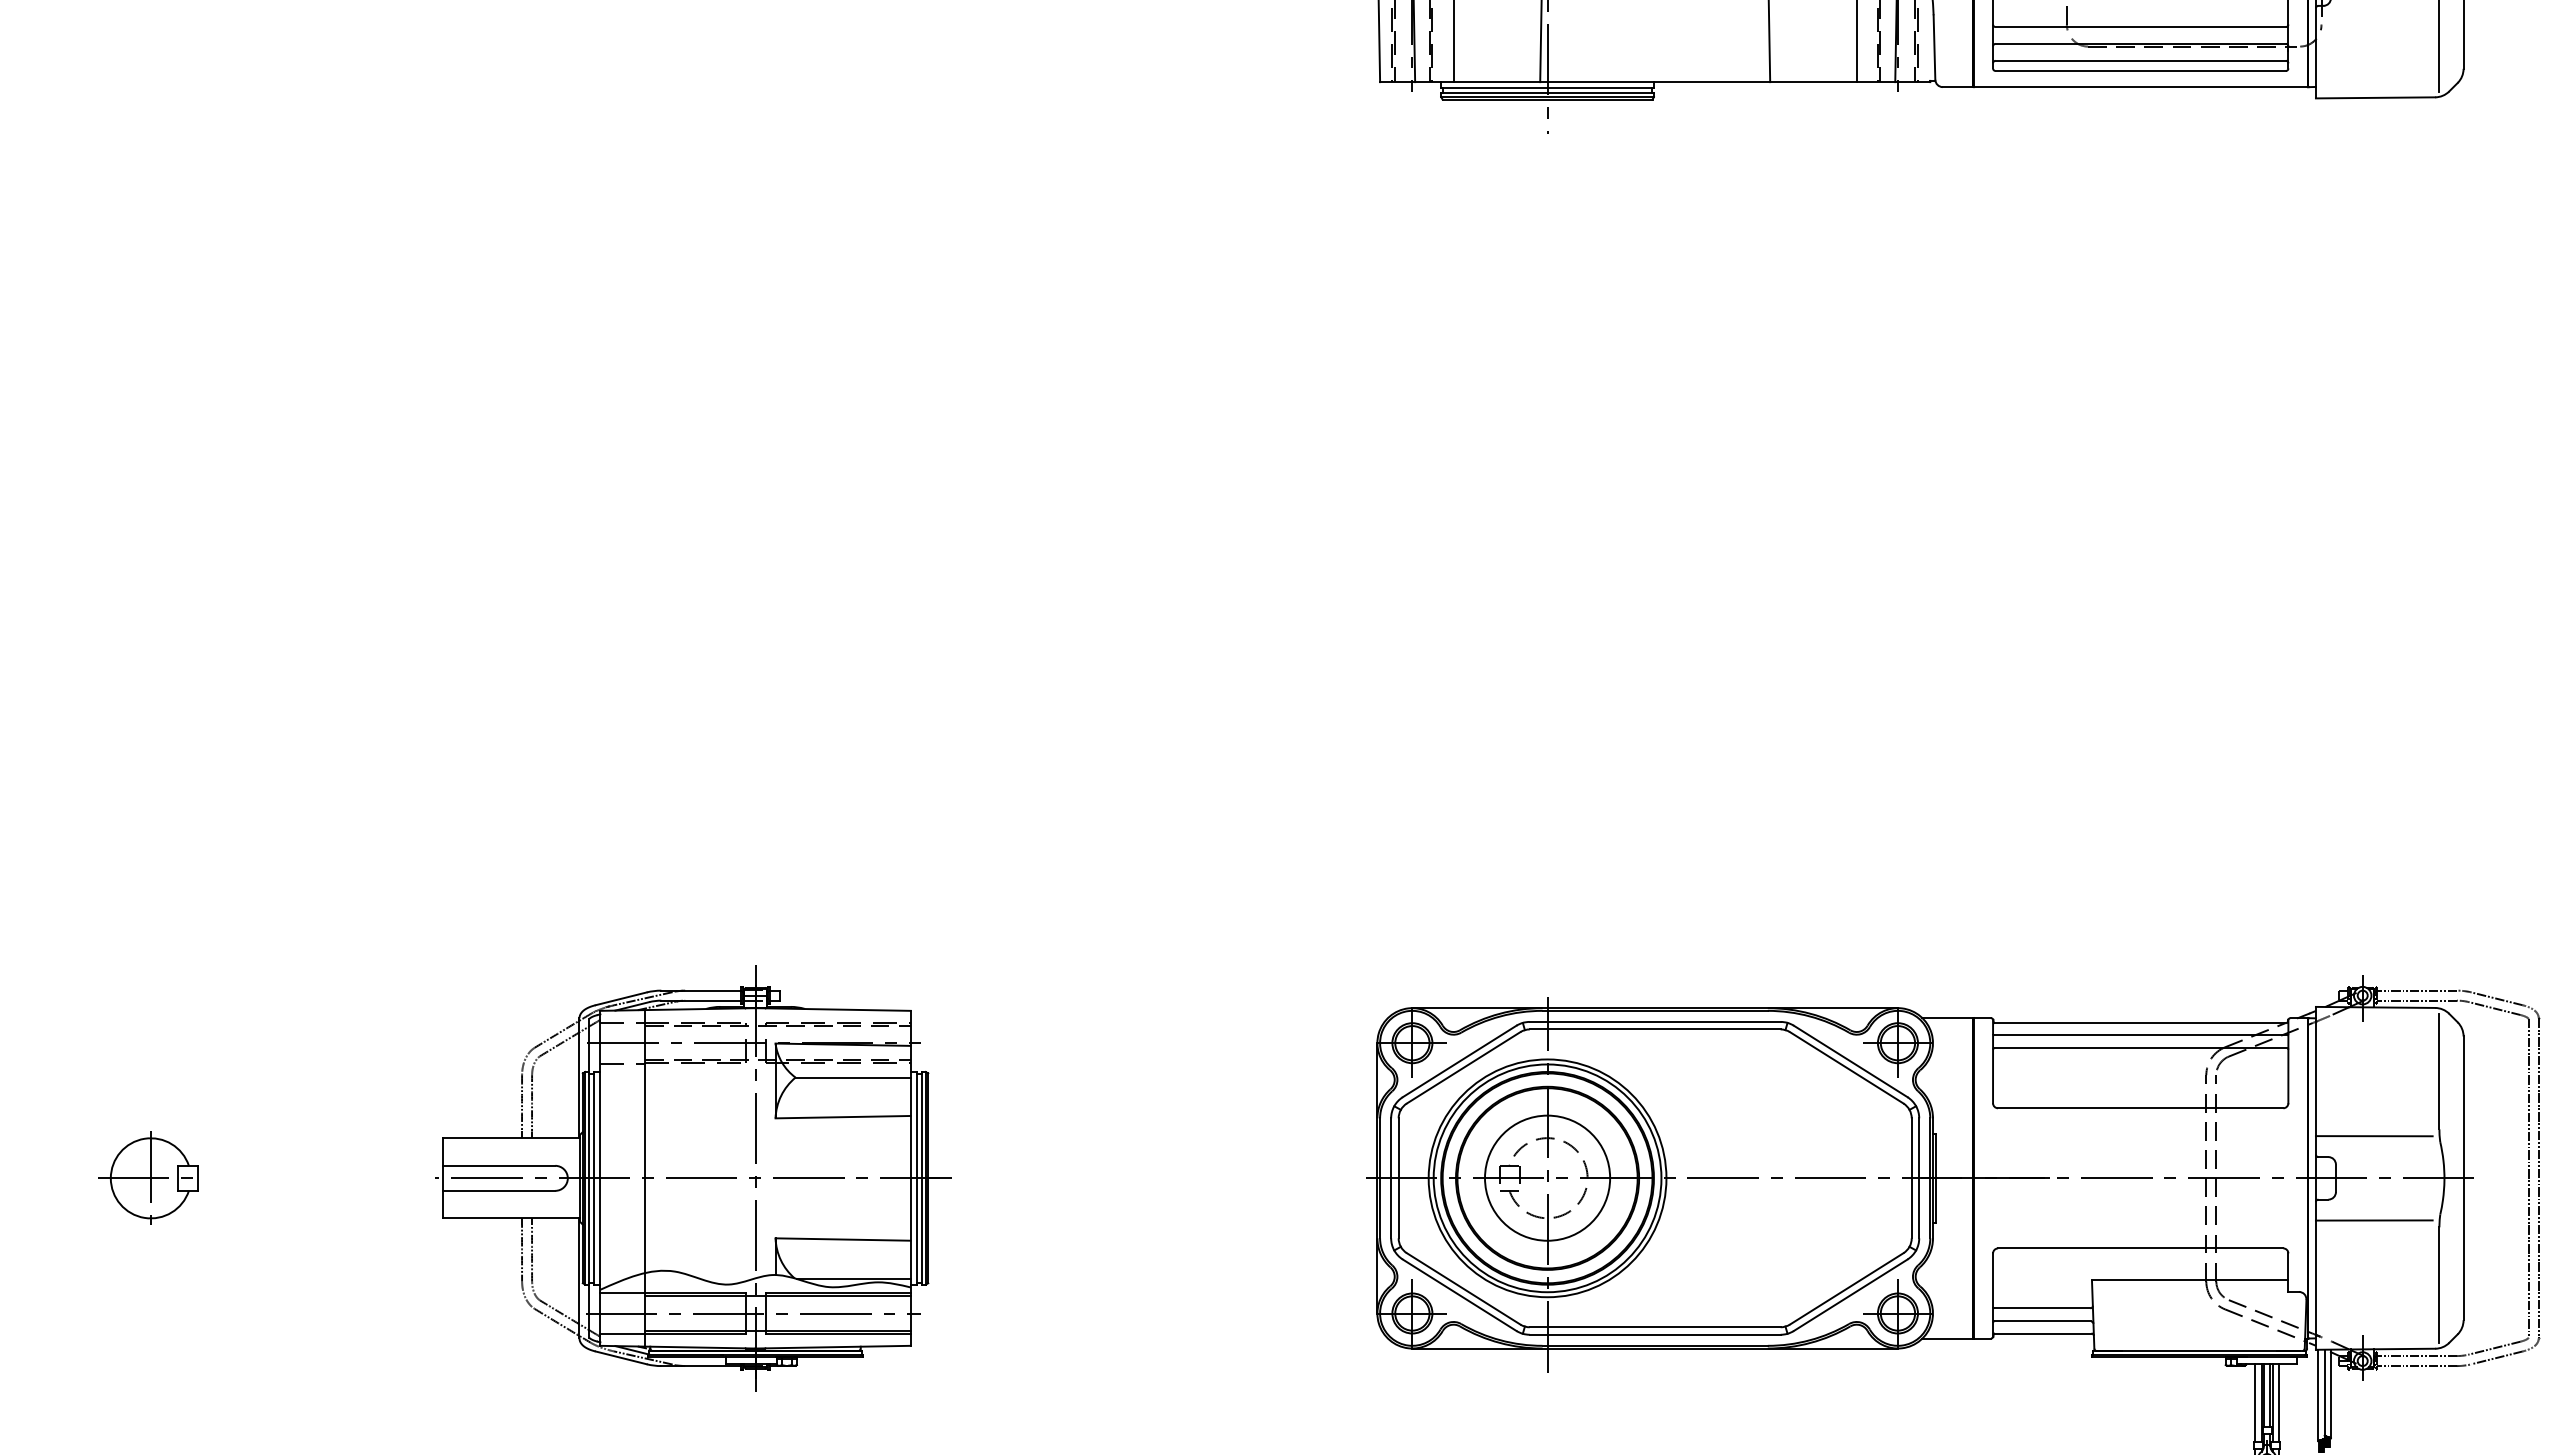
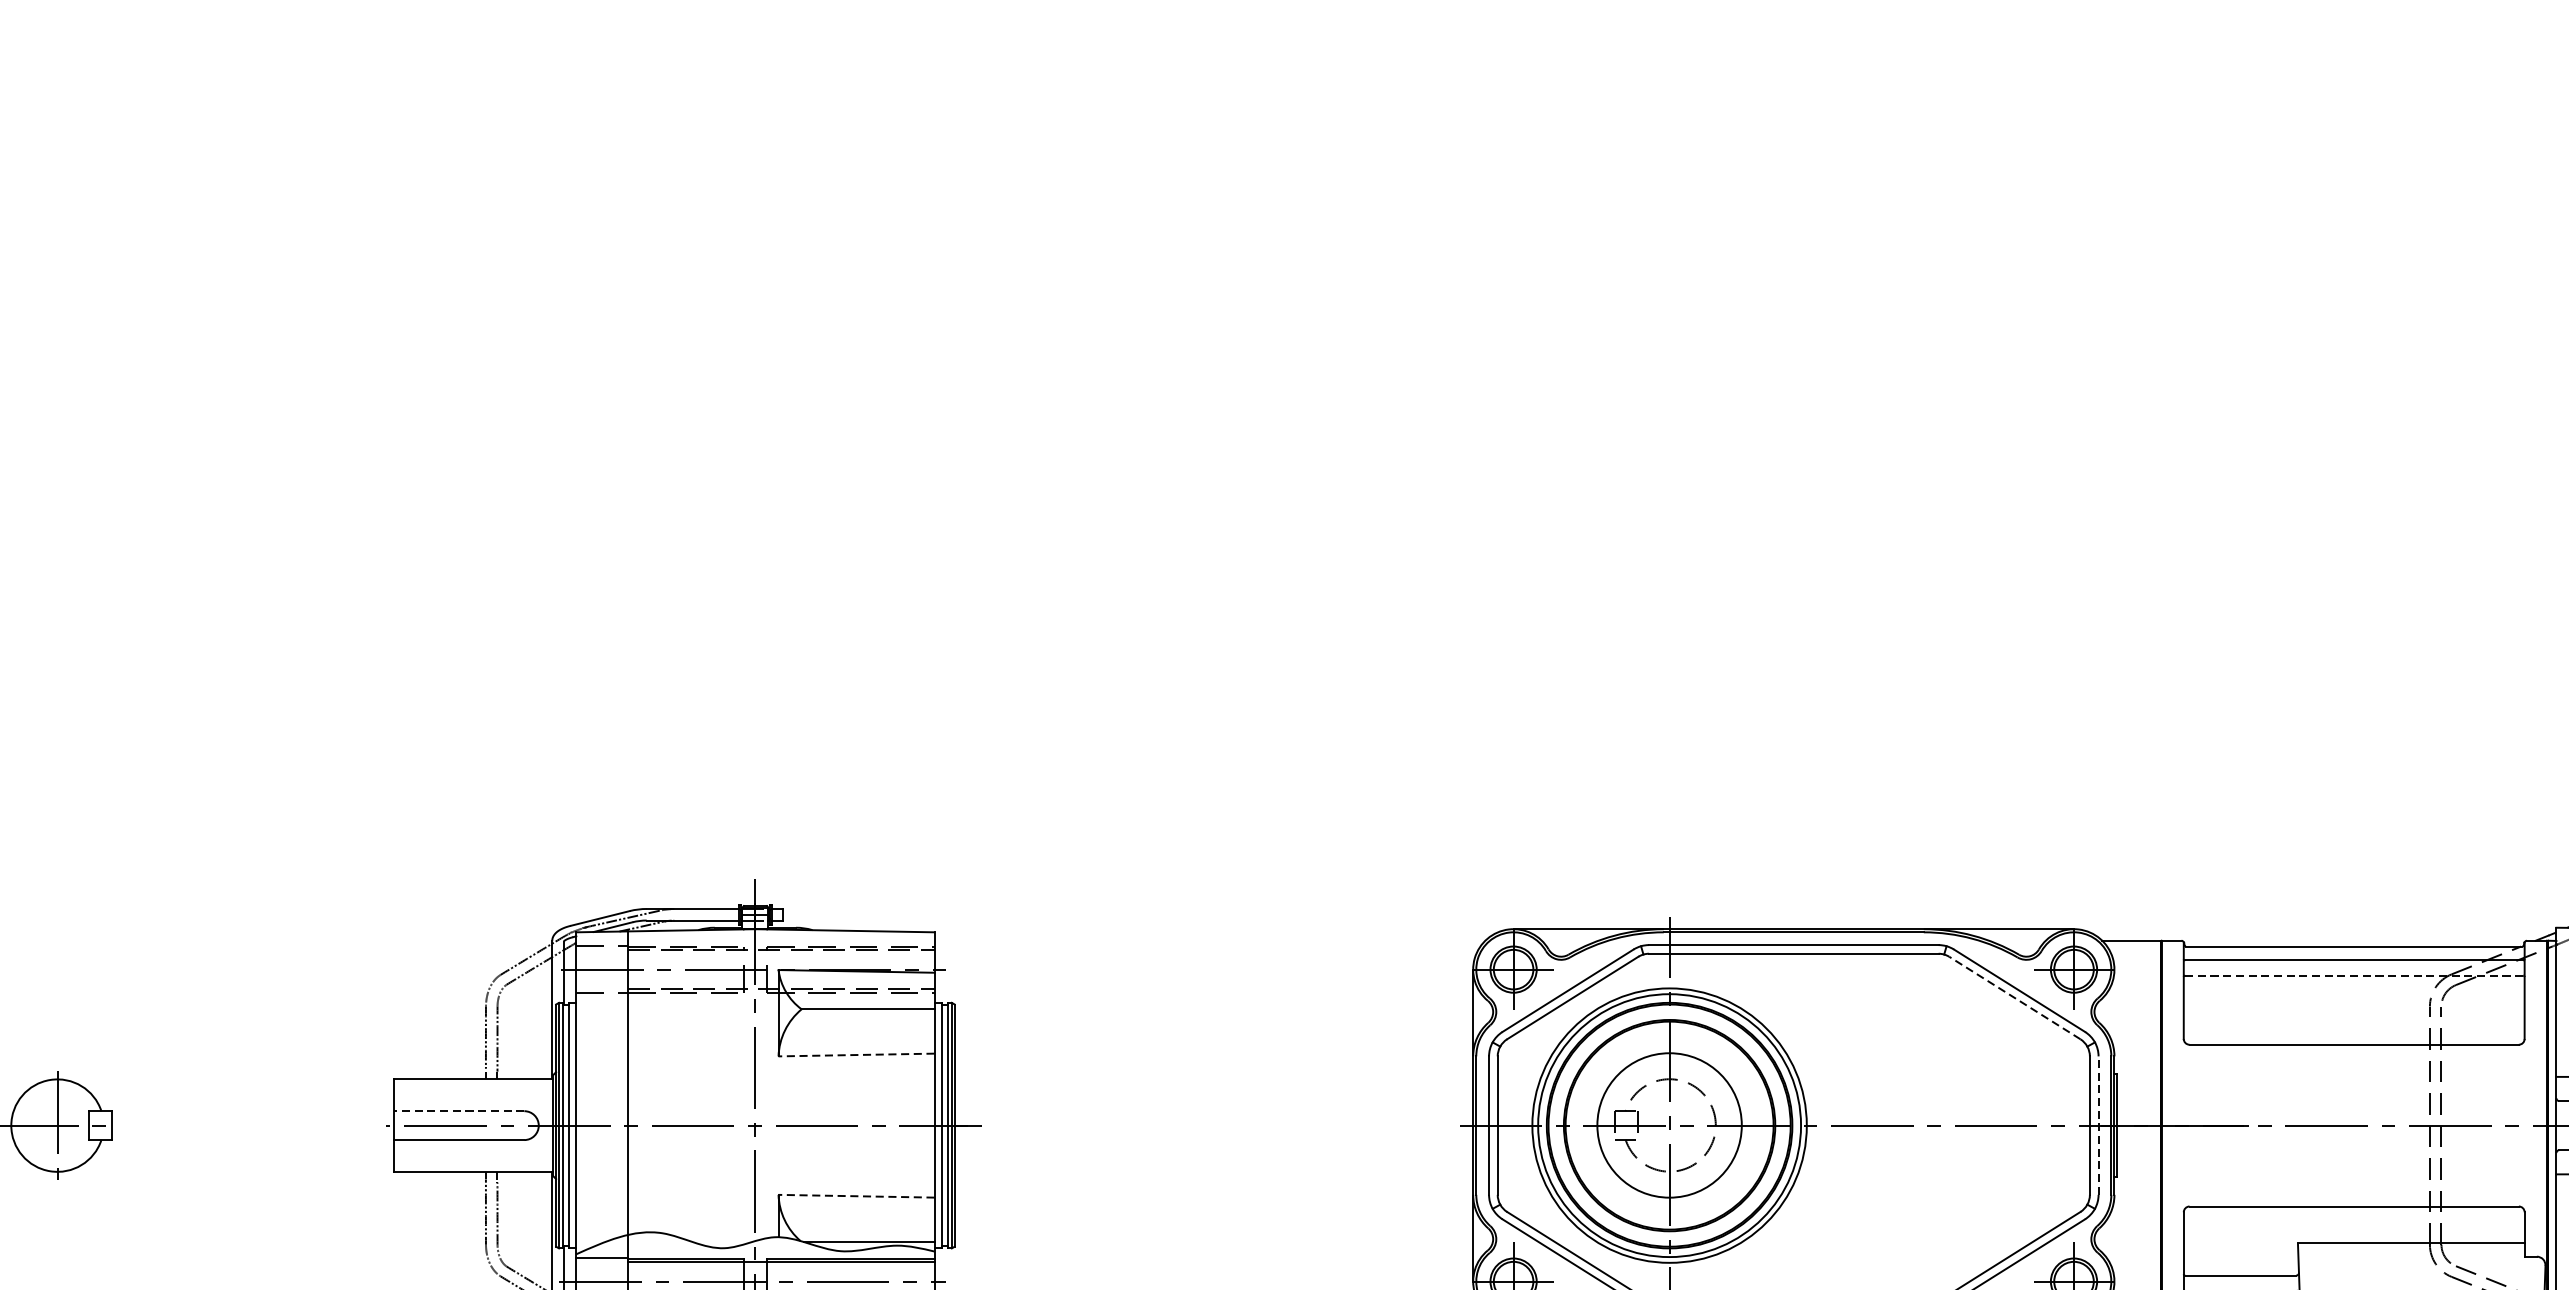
line: (2140, 1048) -> (2353, 975), solid -> dashed
line: (1846, 1067) -> (2014, 997), solid -> dashed
line: (843, 1117) -> (856, 1055), solid -> dashed
line: (498, 1165) -> (458, 1110), solid -> dashed
line: (1919, 1178) -> (2098, 1125), solid -> dashed
line: (843, 1239) -> (856, 1196), solid -> dashed

